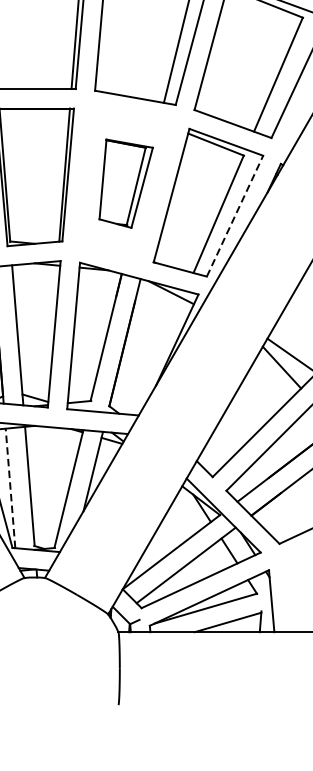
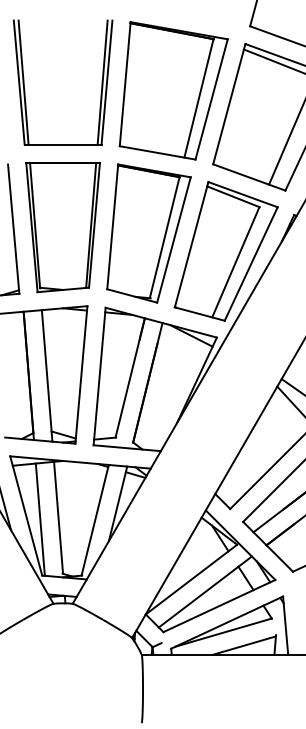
part: (125, 183) -> (148, 233), size x1.67
line: (235, 216) -> (251, 264), dashed -> solid
line: (10, 488) -> (40, 519), dashed -> solid

